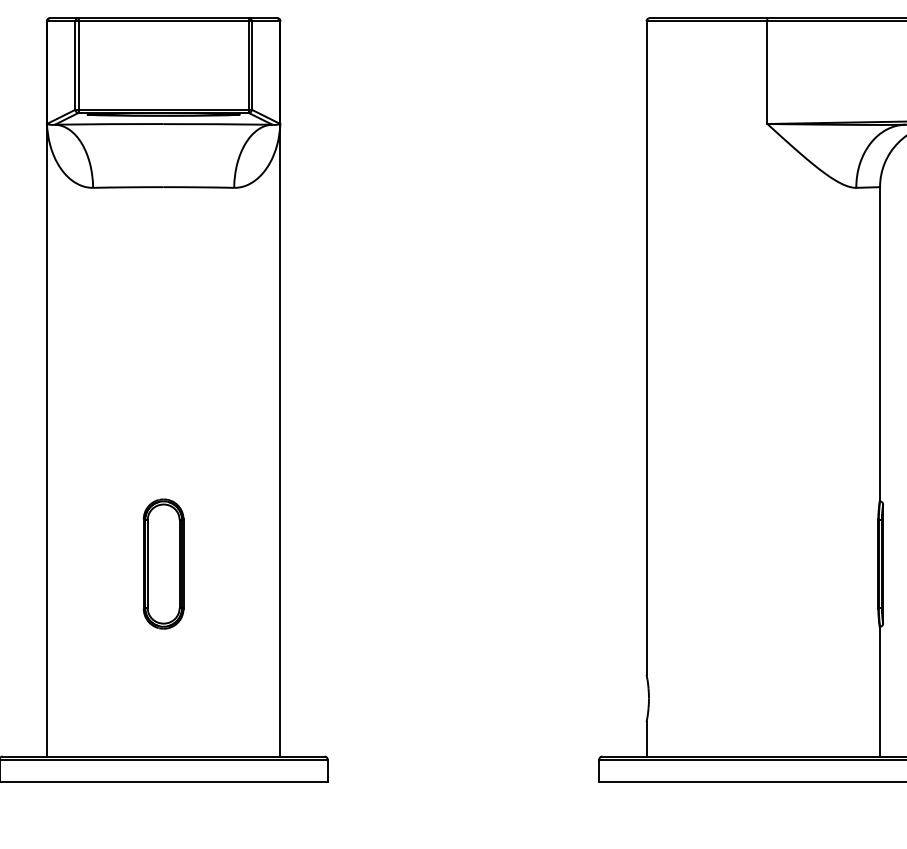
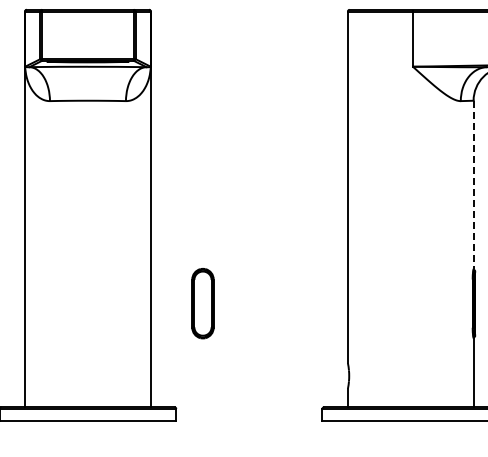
line: (879, 344) -> (473, 185), solid -> dashed
part: (162, 563) -> (202, 303), moved

